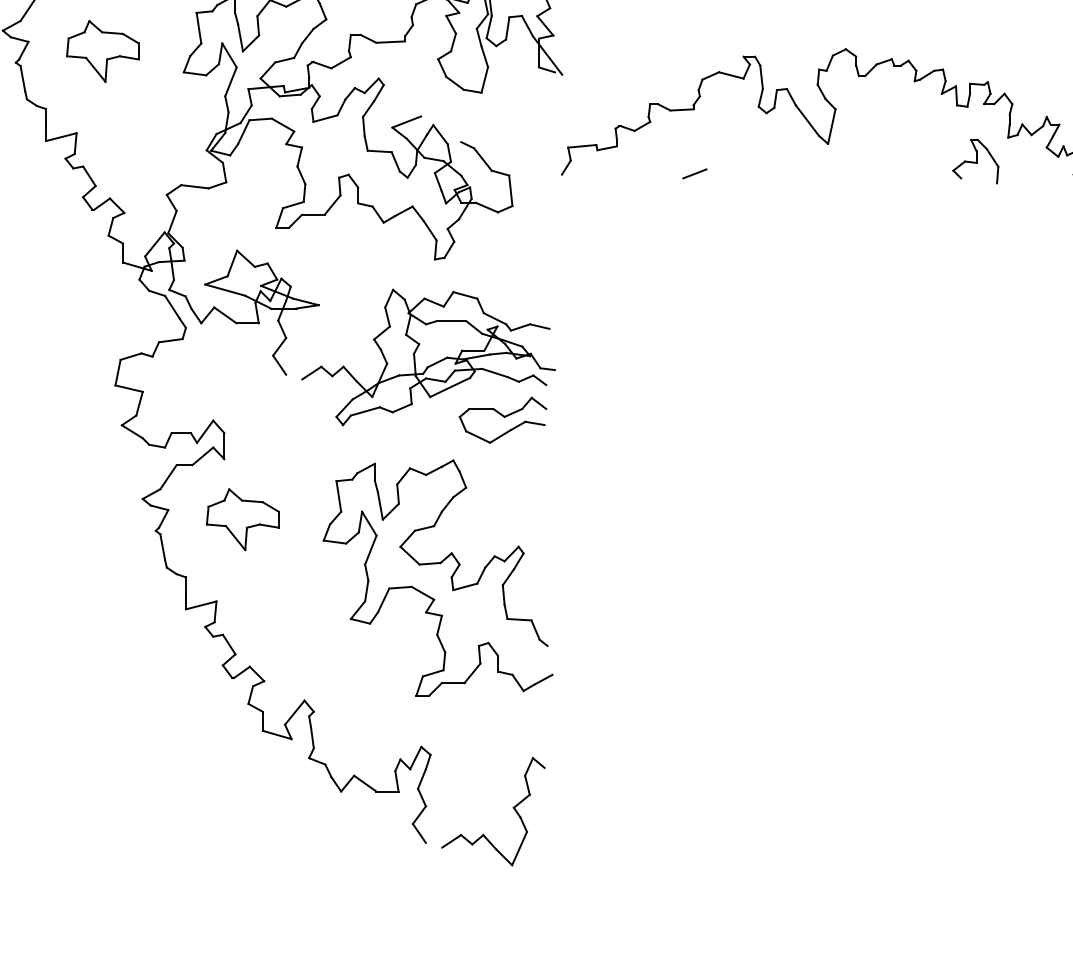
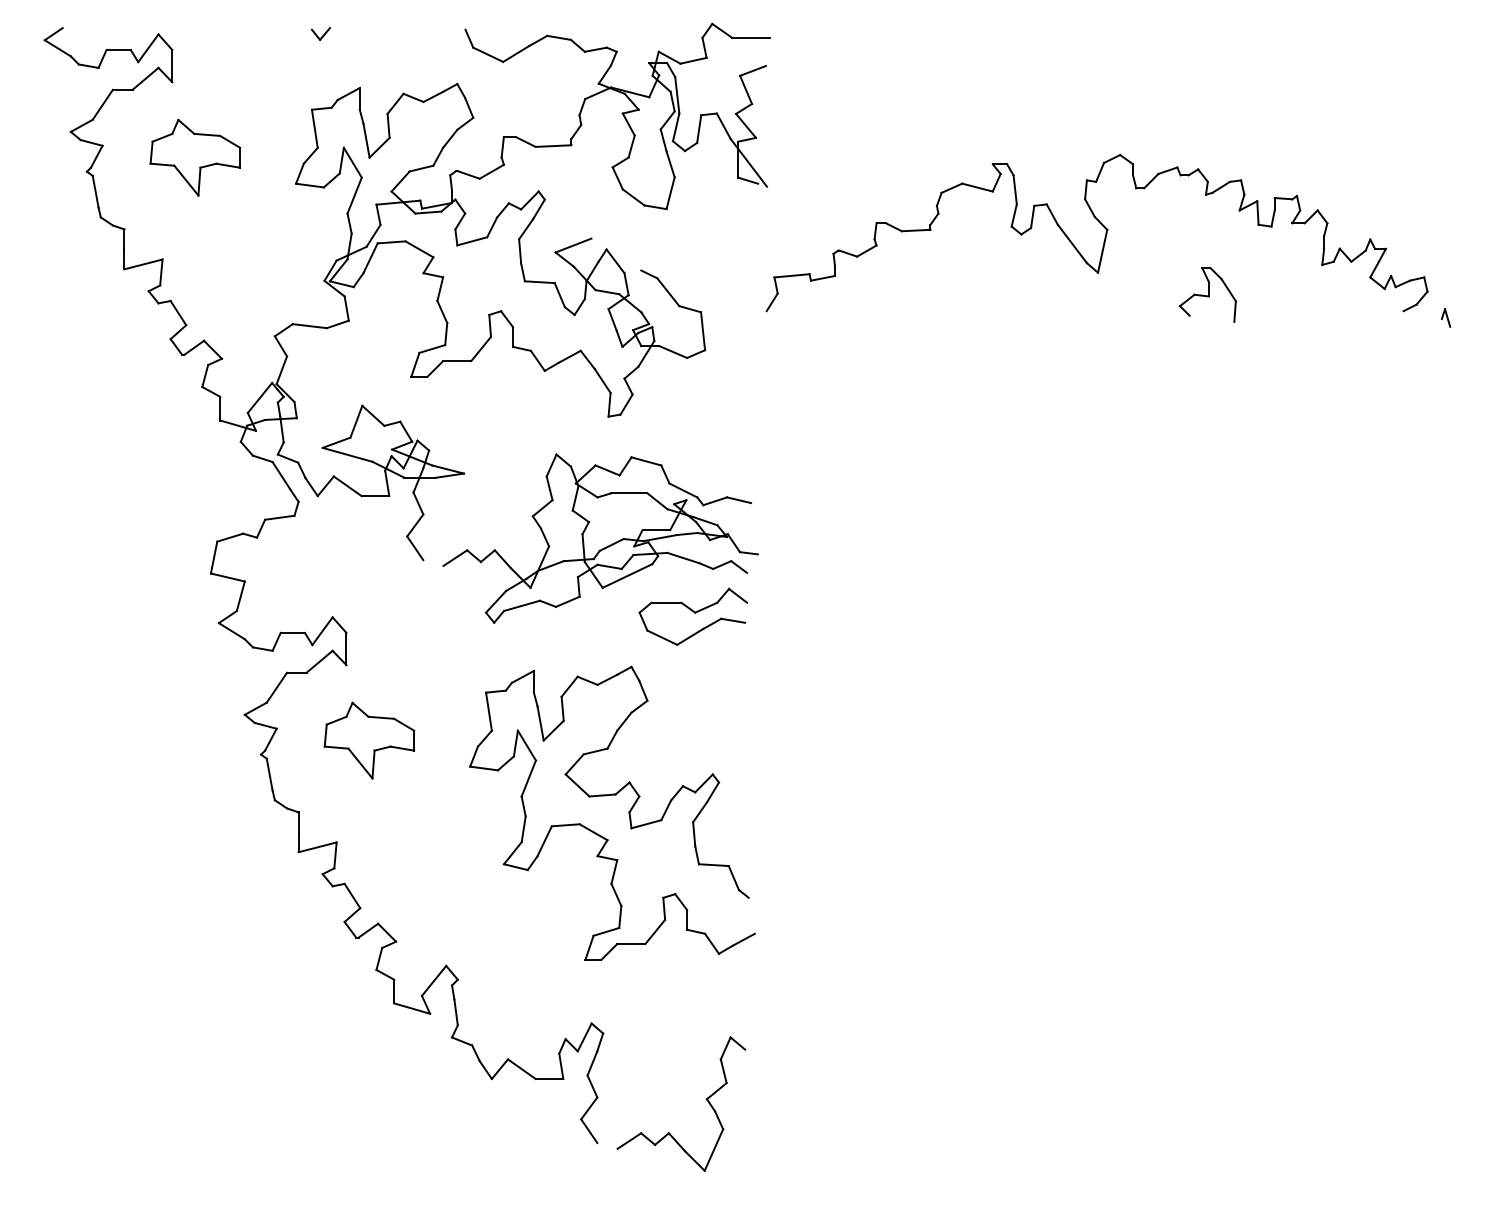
part: (975, 161) -> (1207, 294), moved
line: (694, 173) -> (931, 309), removed

